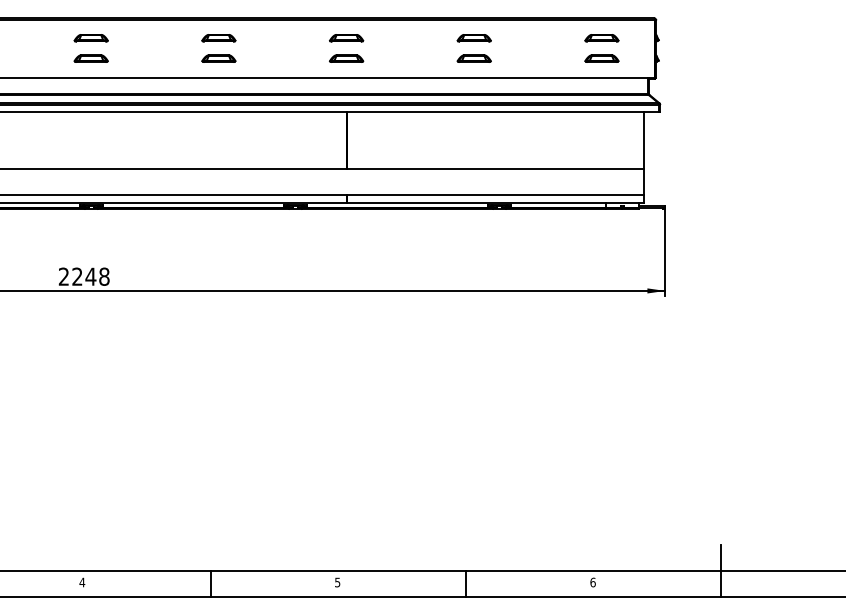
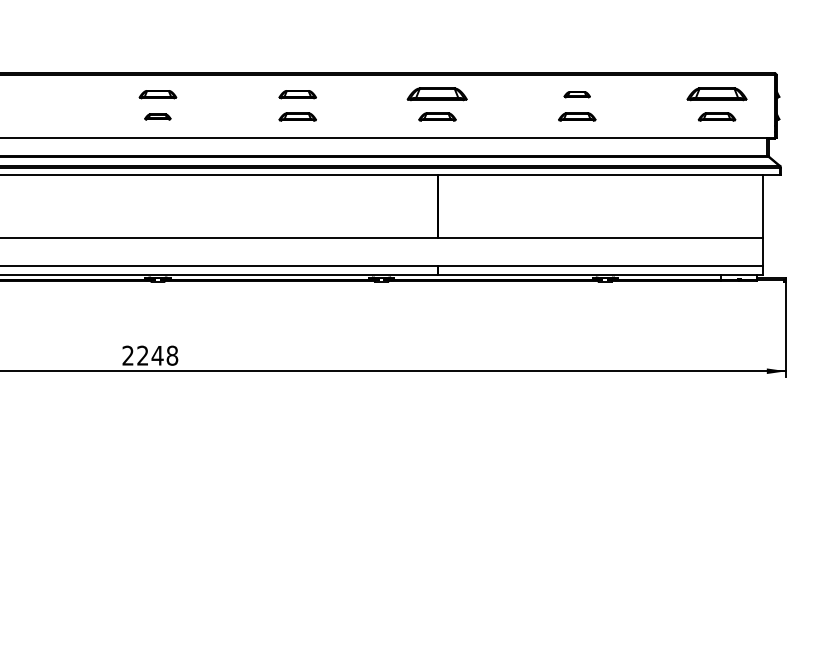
part: (346, 38) -> (437, 94), size x1.6
part: (473, 38) -> (576, 94), size x0.7
part: (601, 38) -> (716, 94), size x1.6
part: (90, 58) -> (157, 116), size x0.7

